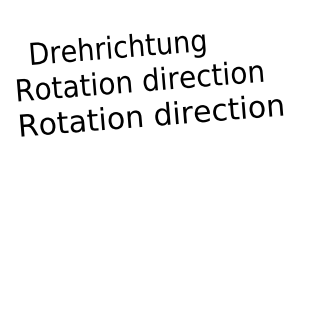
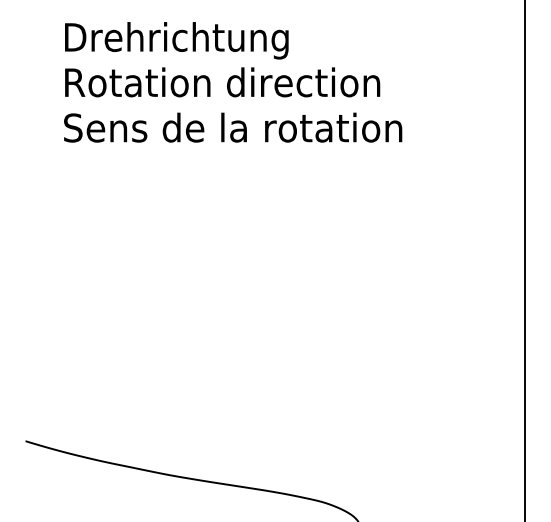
text: (117, 49) -> (176, 40), moved
text: (151, 114) -> (233, 127), Rotation direction -> Sens de la rotation

